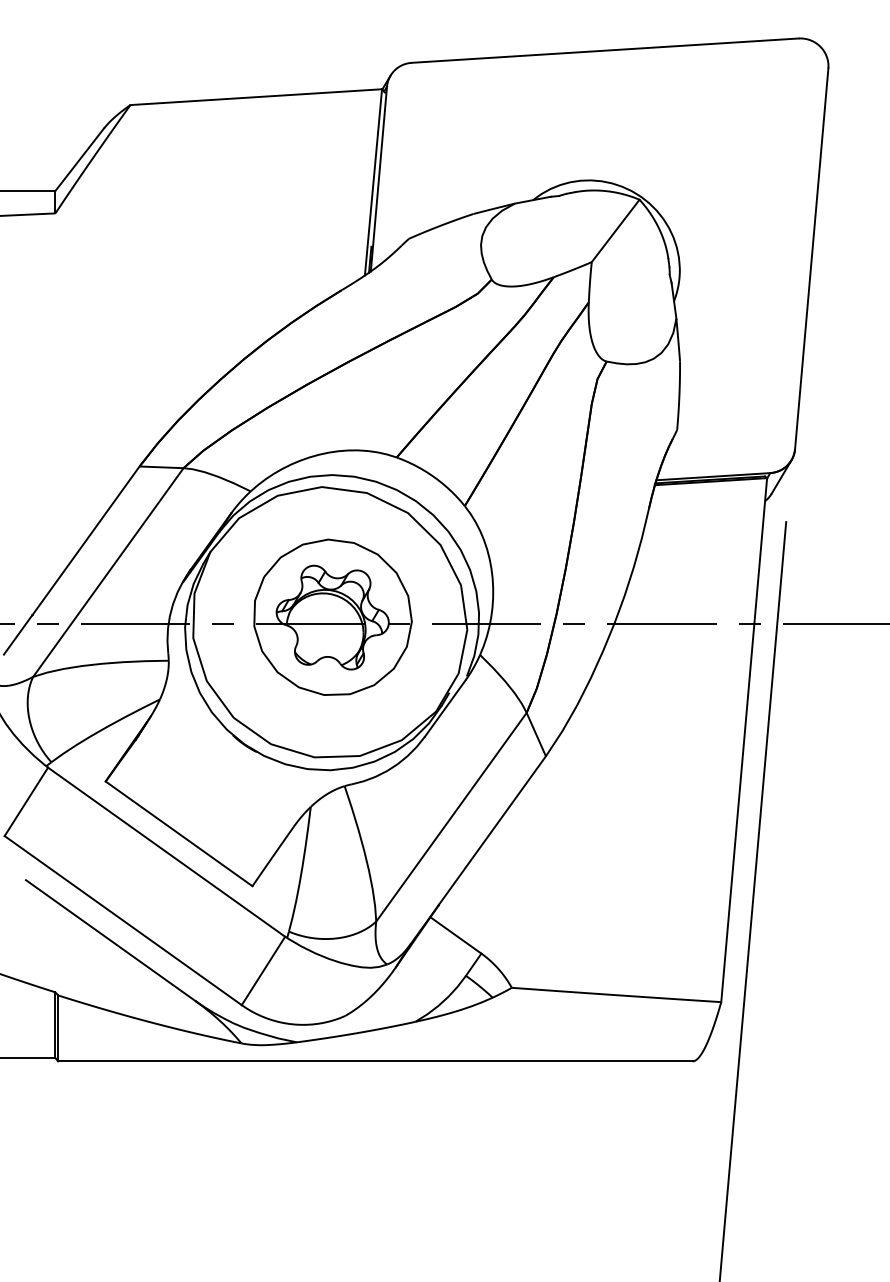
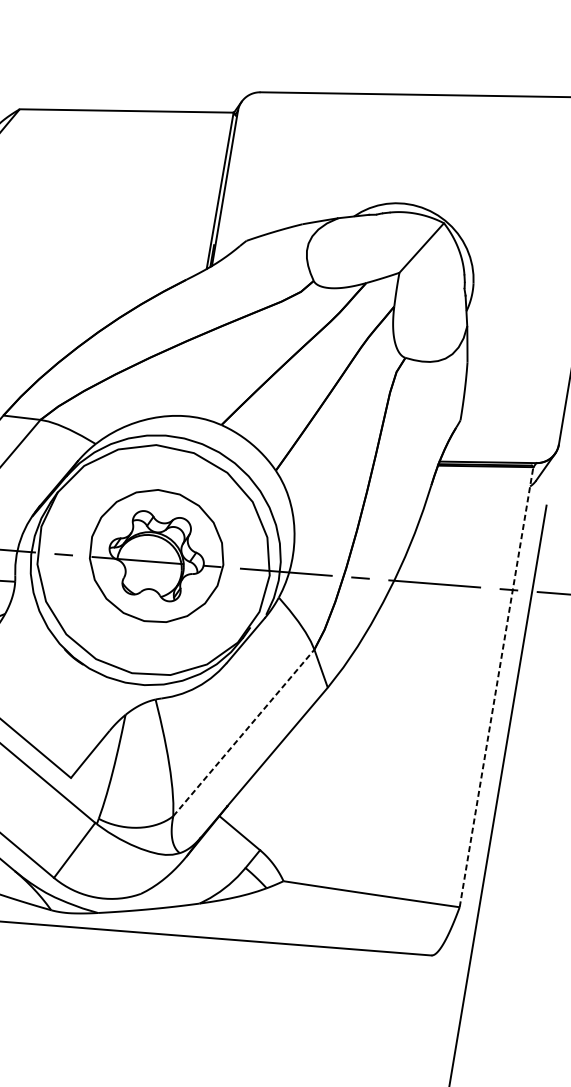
line: (744, 740) -> (496, 687), solid -> dashed
line: (451, 817) -> (243, 733), solid -> dashed

